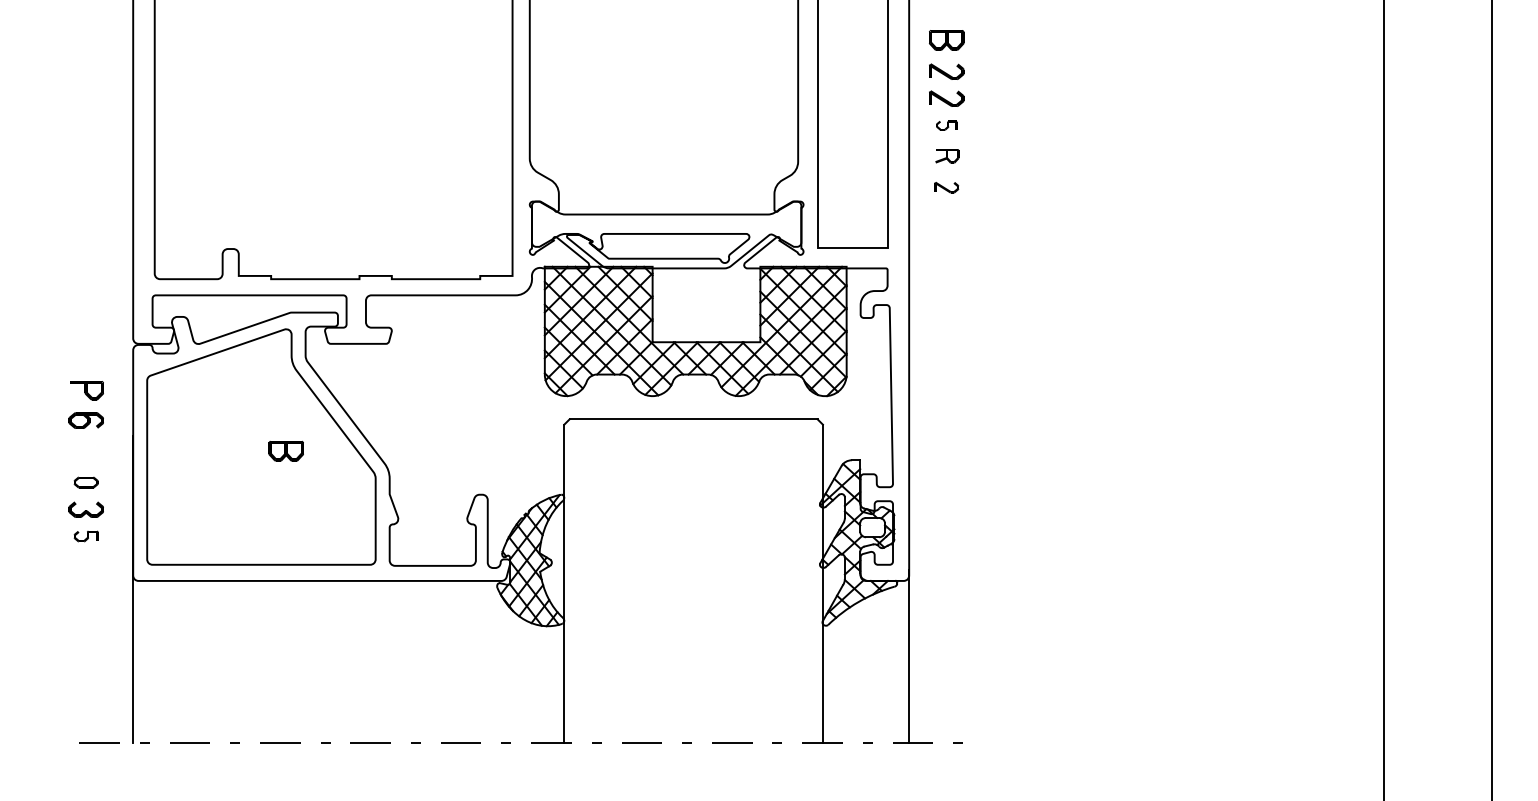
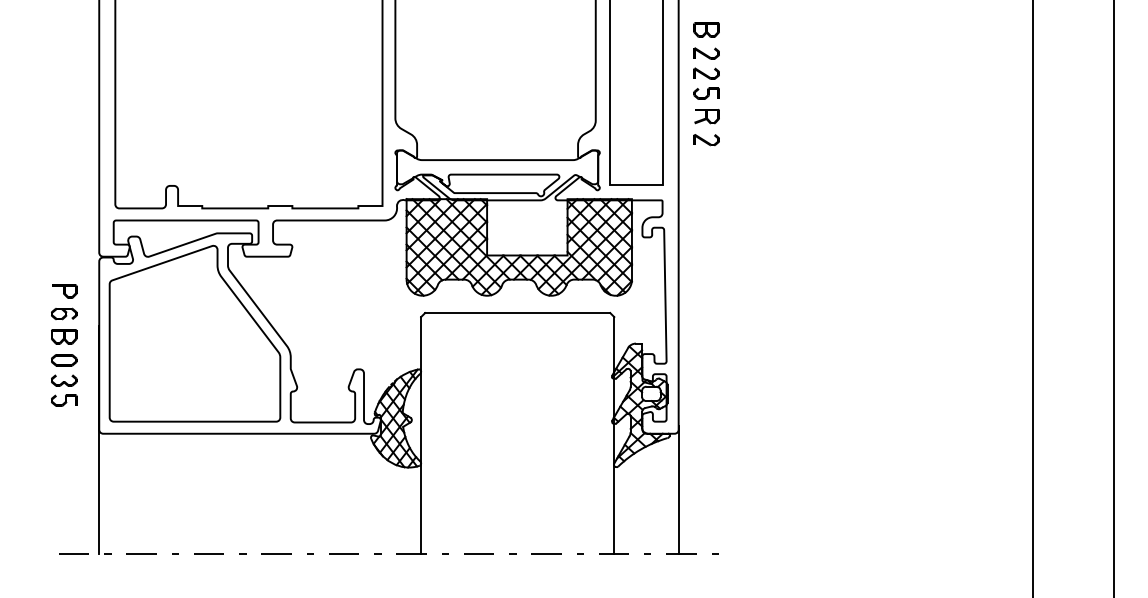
part: (946, 125) -> (706, 93), size x1.67
part: (947, 156) -> (707, 116), size x1.43
part: (946, 187) -> (706, 139), size x1.43
part: (285, 450) -> (63, 336), moved
part: (85, 482) -> (63, 360), size x1.43
part: (85, 536) -> (63, 400), size x1.43

